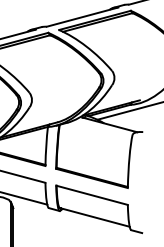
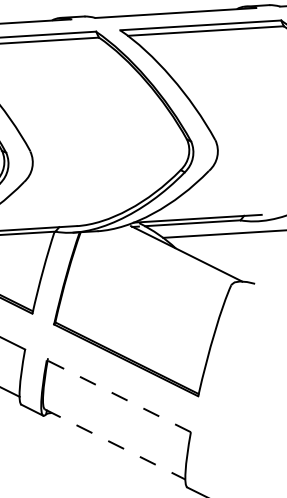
line: (91, 195) -> (117, 396), solid -> dashed
line: (95, 217) -> (116, 444), solid -> dashed

